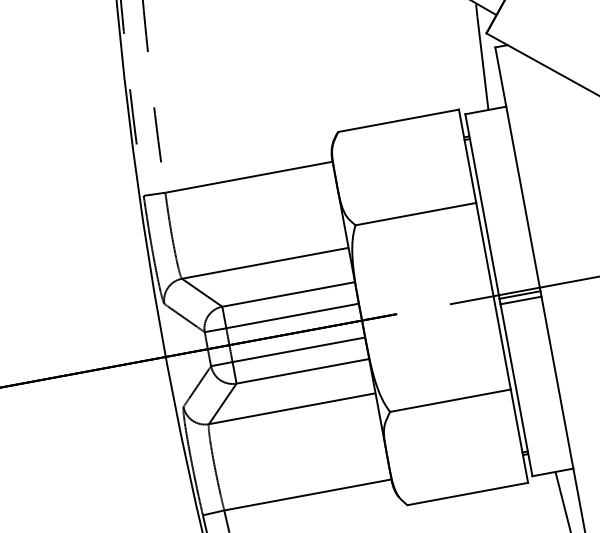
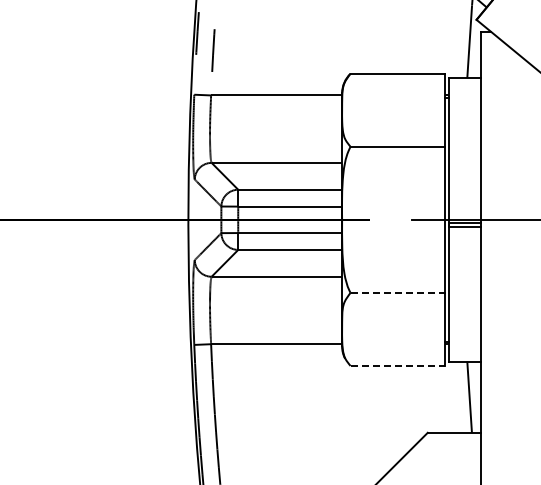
line: (451, 400) -> (398, 292), solid -> dashed
line: (468, 493) -> (398, 365), solid -> dashed

